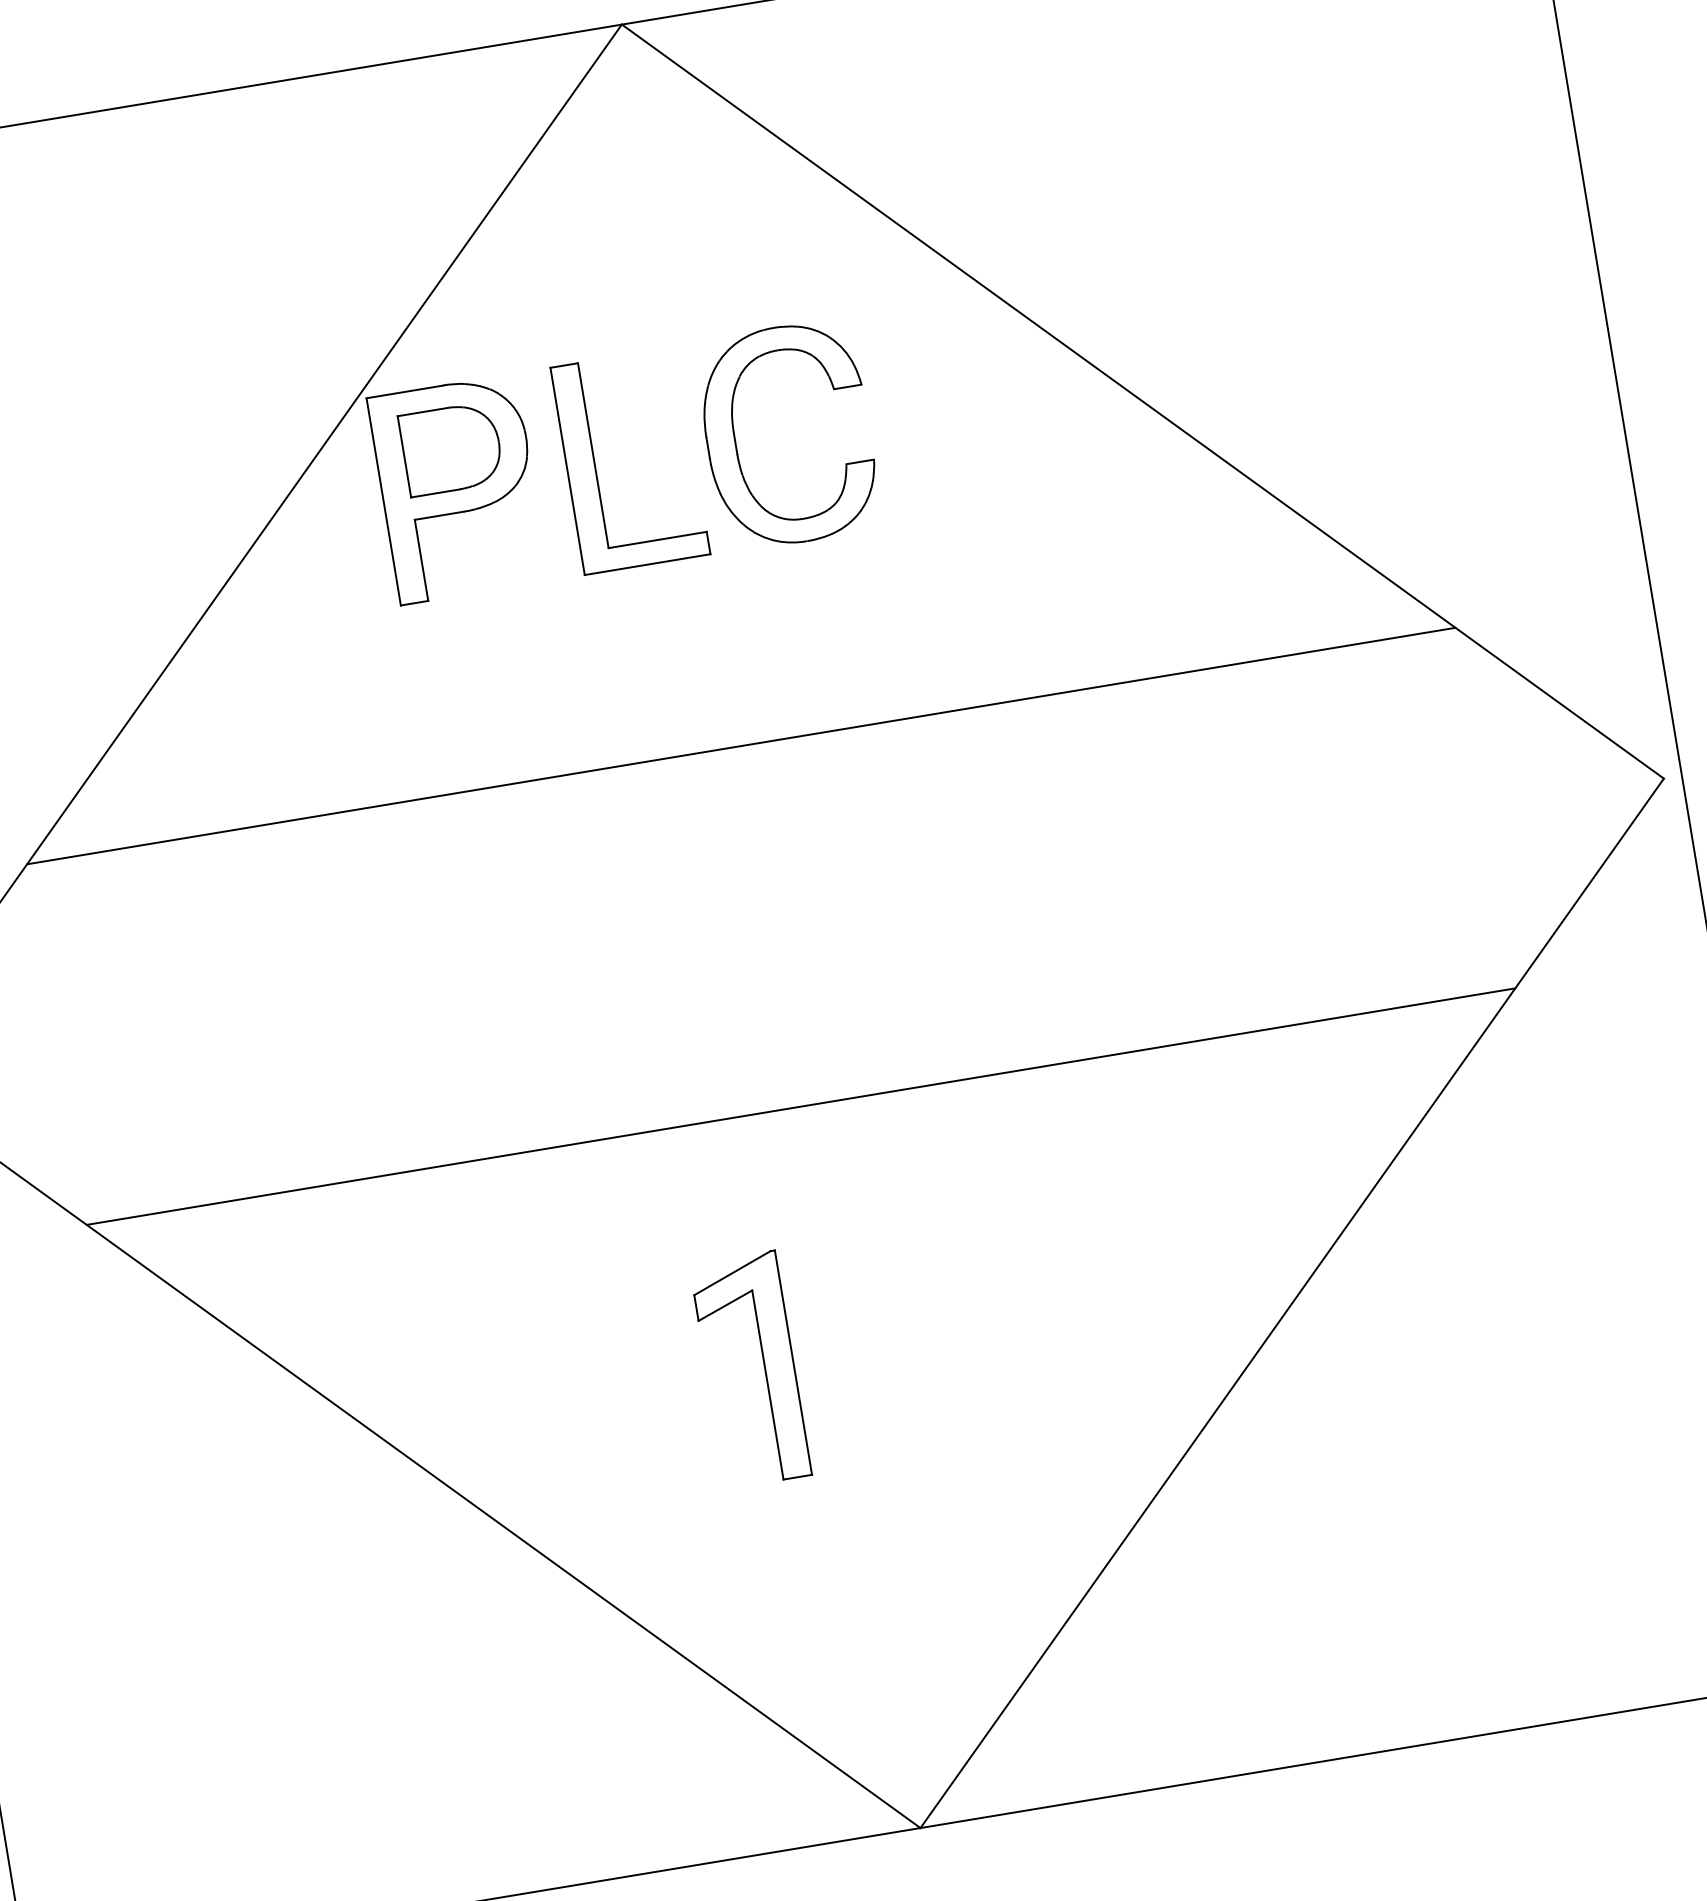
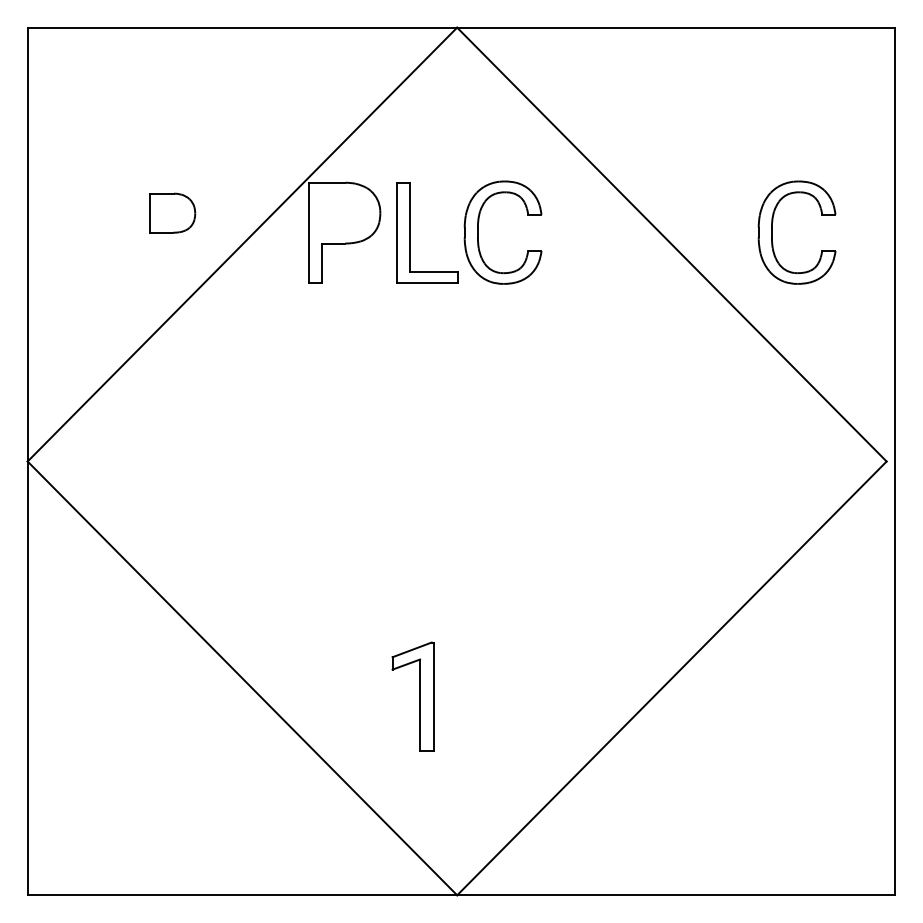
part: (1347, 341) -> (772, 232), added
part: (451, 447) -> (172, 212), moved
line: (739, 745) -> (456, 374), removed
line: (799, 1107) -> (456, 548), removed
part: (763, 1367) -> (419, 696), moved

